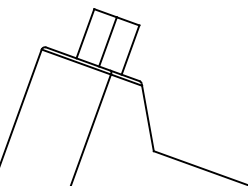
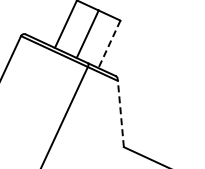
line: (130, 50) -> (109, 44), solid -> dashed
line: (147, 117) -> (120, 113), solid -> dashed

